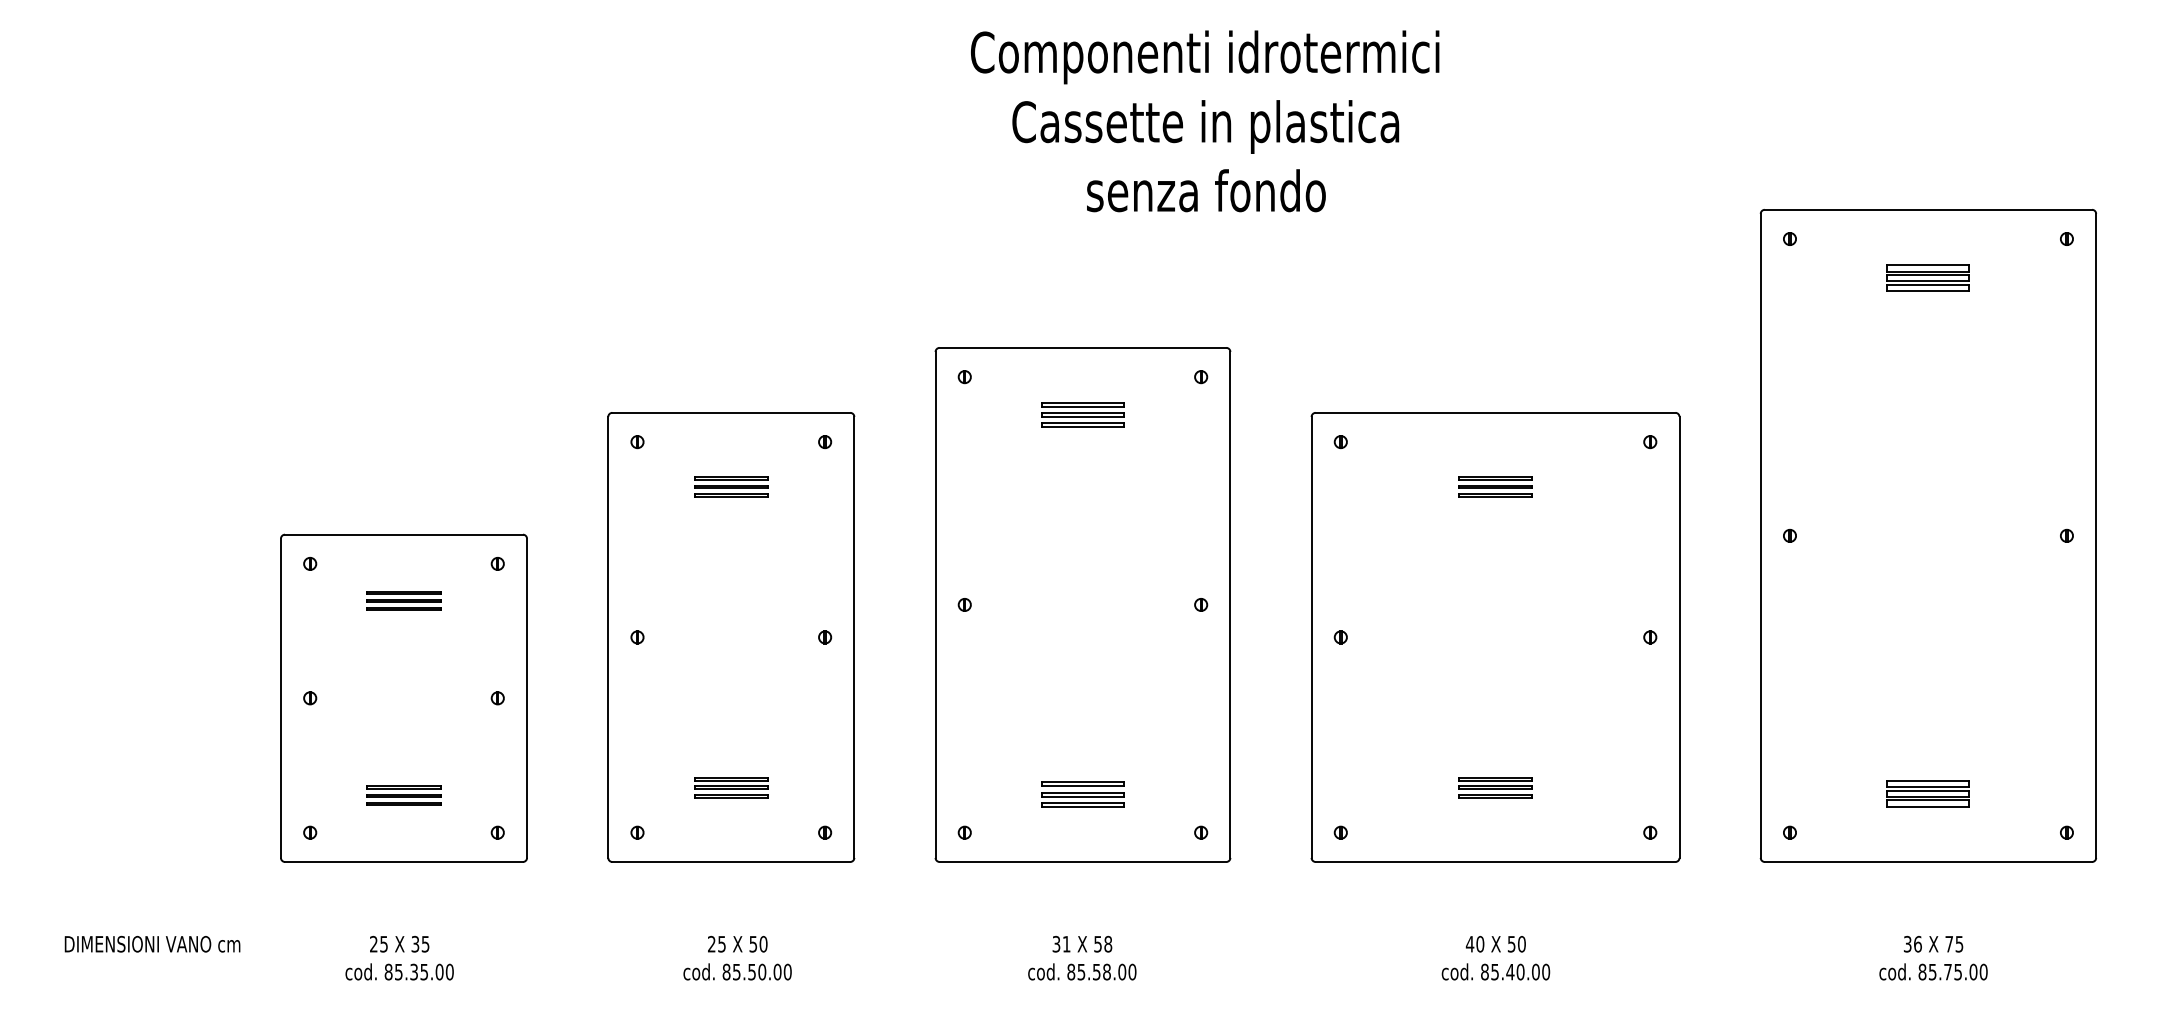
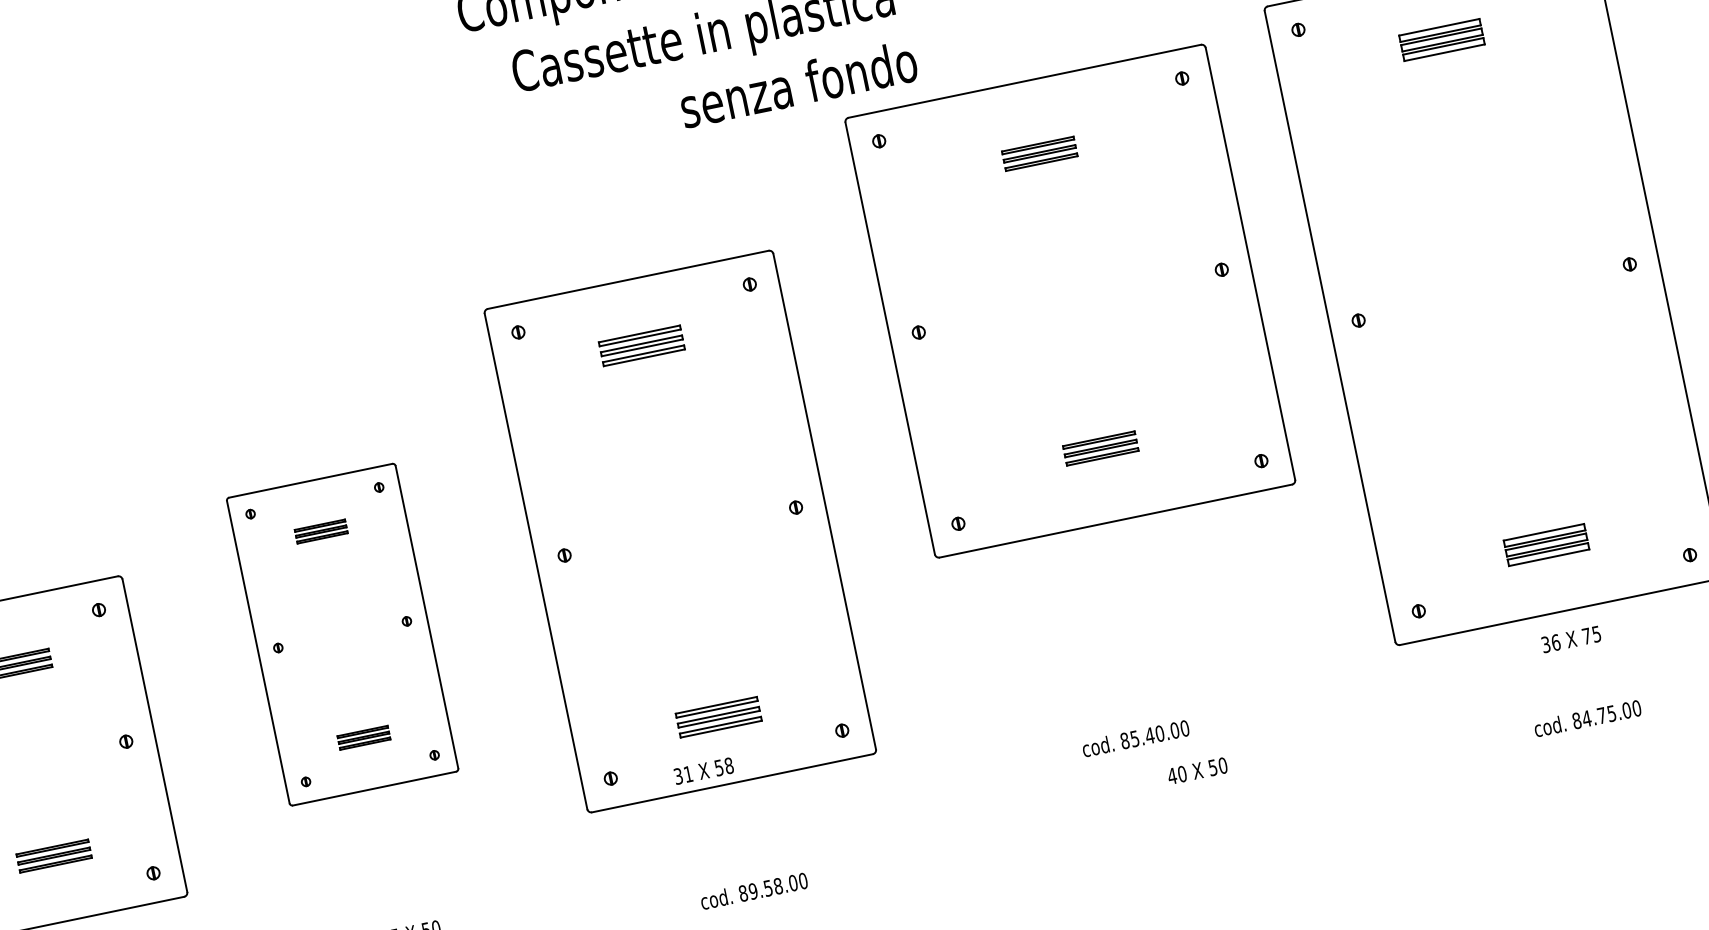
text: (1206, 190) -> (798, 83), moved
part: (731, 637) -> (342, 634), size x0.7
part: (1495, 637) -> (1070, 301), moved
text: (1082, 943) -> (703, 770), moved
text: (1933, 943) -> (1571, 638), moved
text: (1495, 944) -> (1197, 771), moved
text: (1081, 971) -> (753, 890), 85.58.00 -> 89.58.00
text: (1495, 971) -> (1135, 738), moved
text: (1932, 972) -> (1586, 719), 85.75.00 -> 84.75.00

